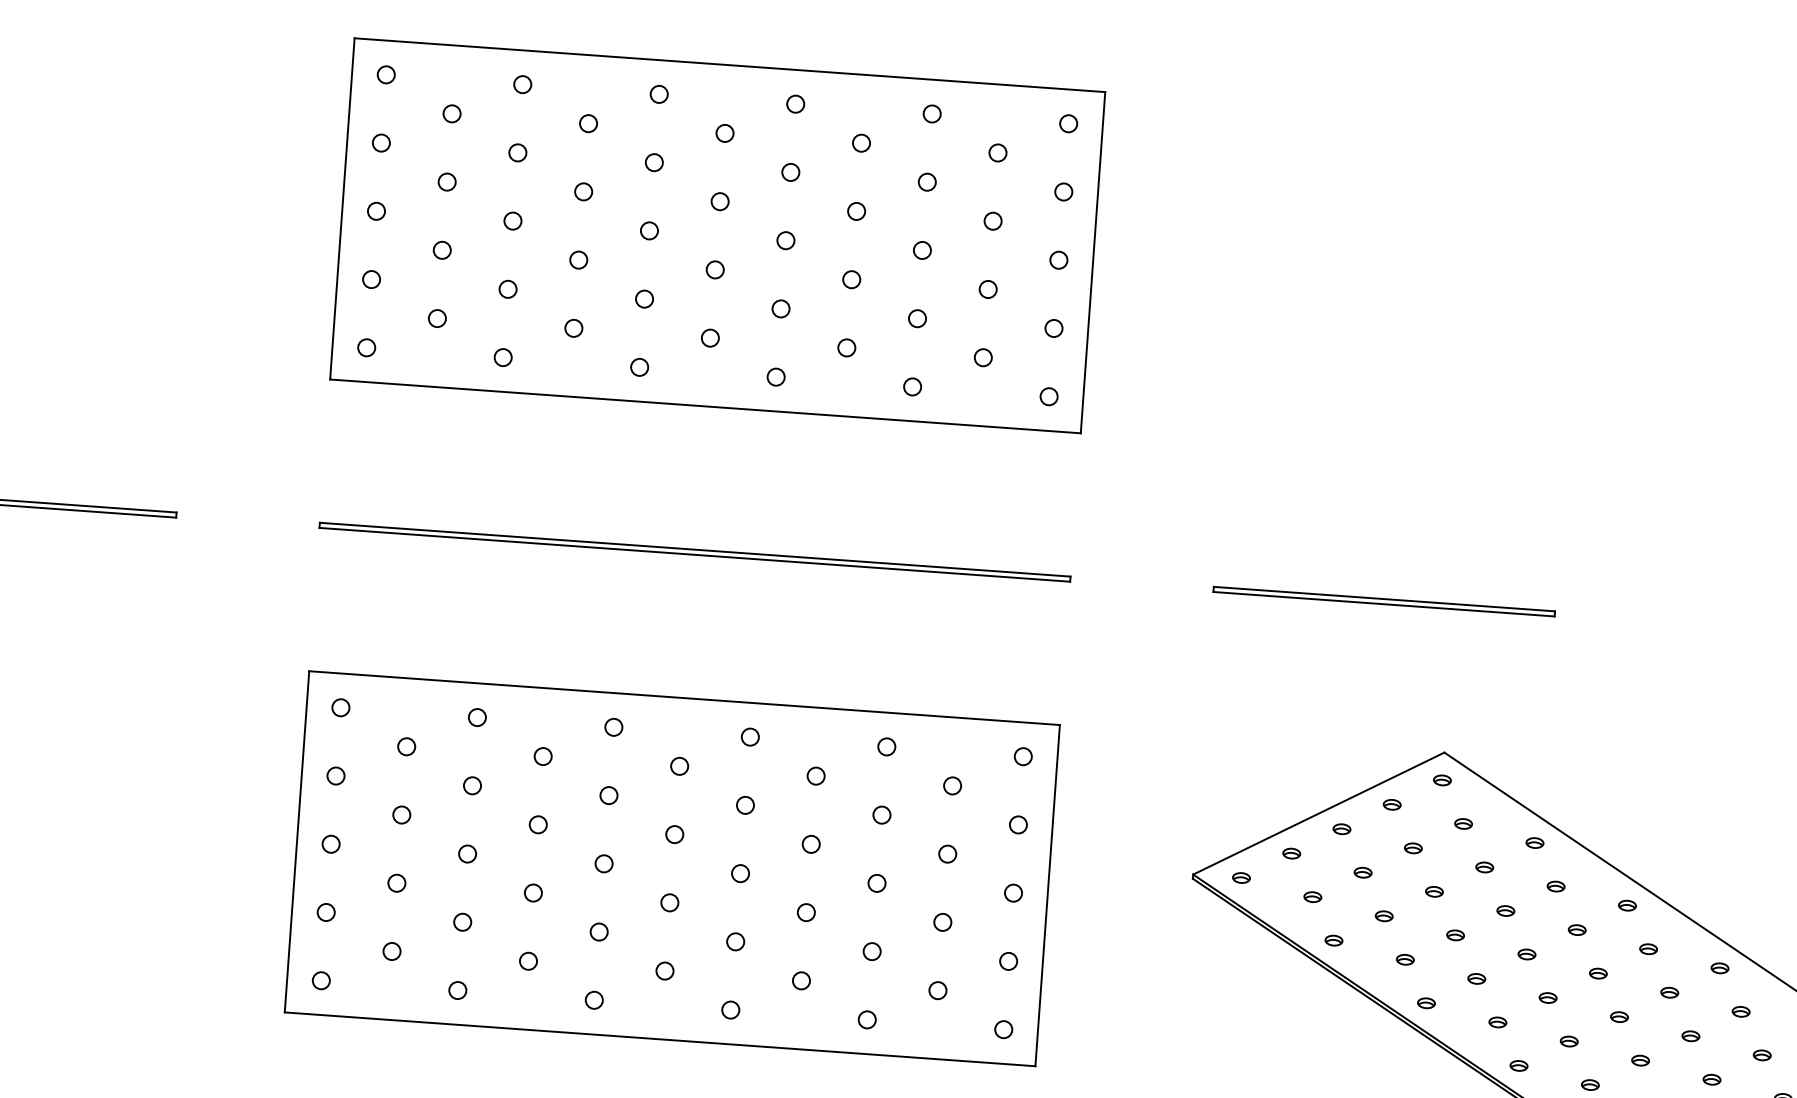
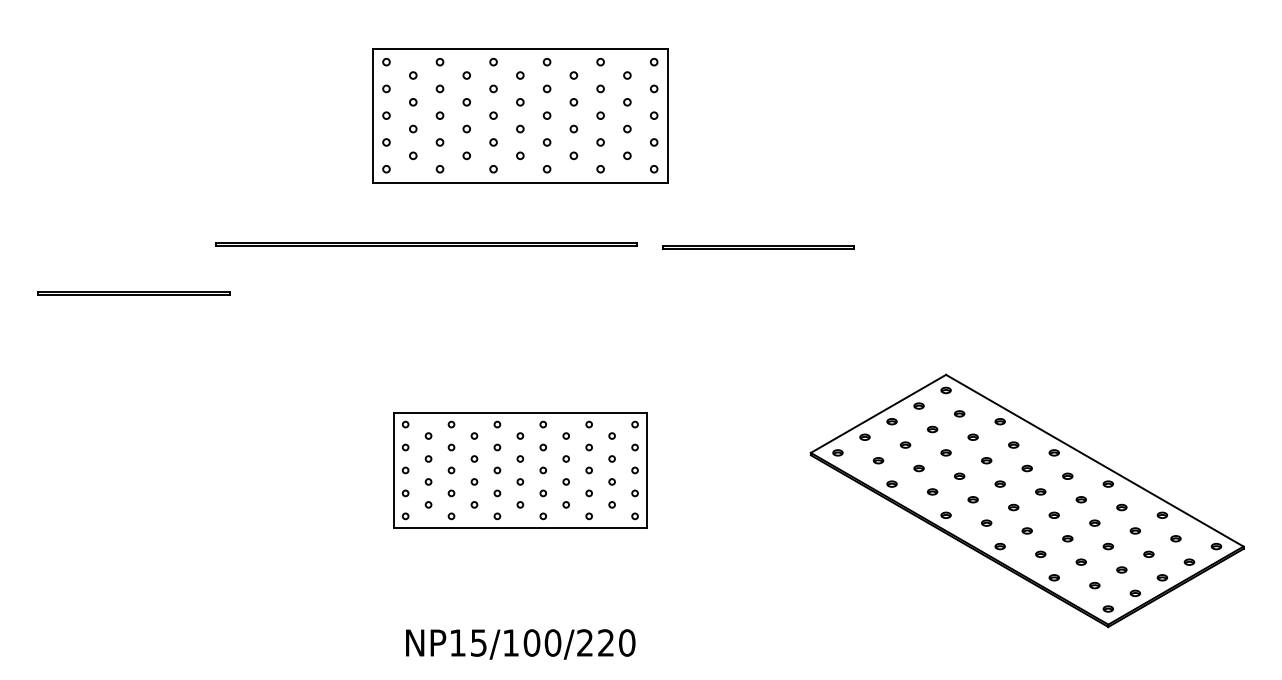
part: (718, 235) -> (520, 115), size x0.7
line: (695, 551) -> (426, 243), moved
line: (1384, 600) -> (758, 246), moved
part: (672, 868) -> (520, 470), size x0.6

